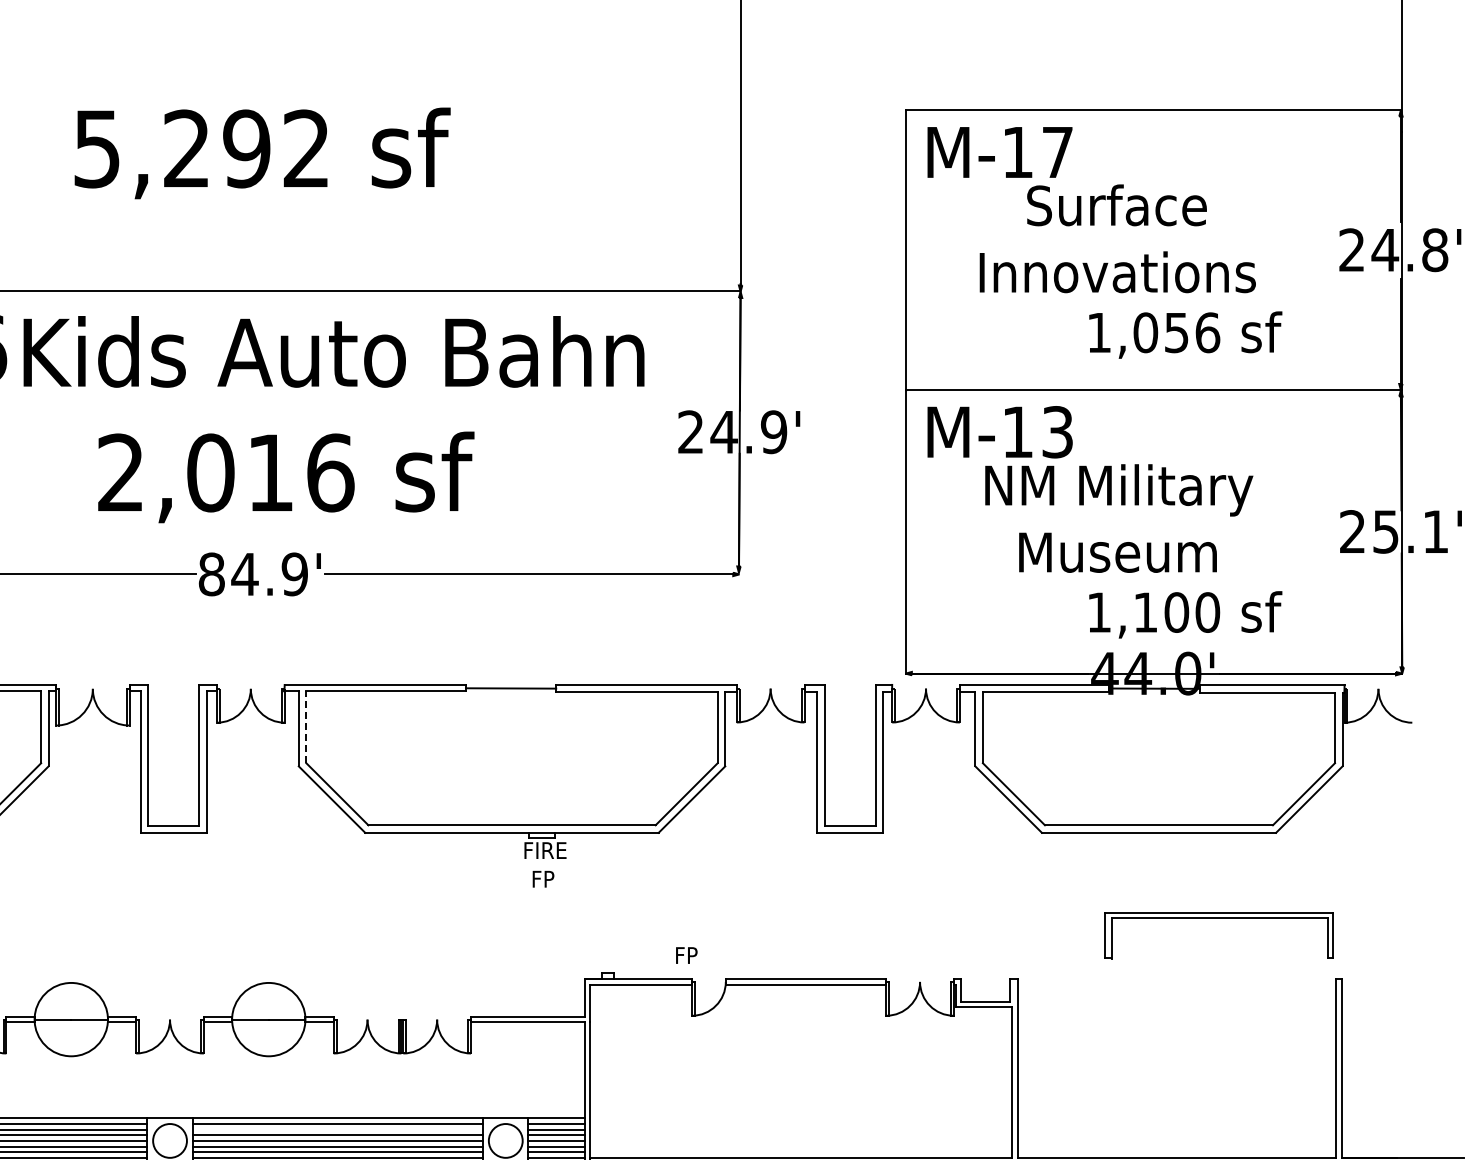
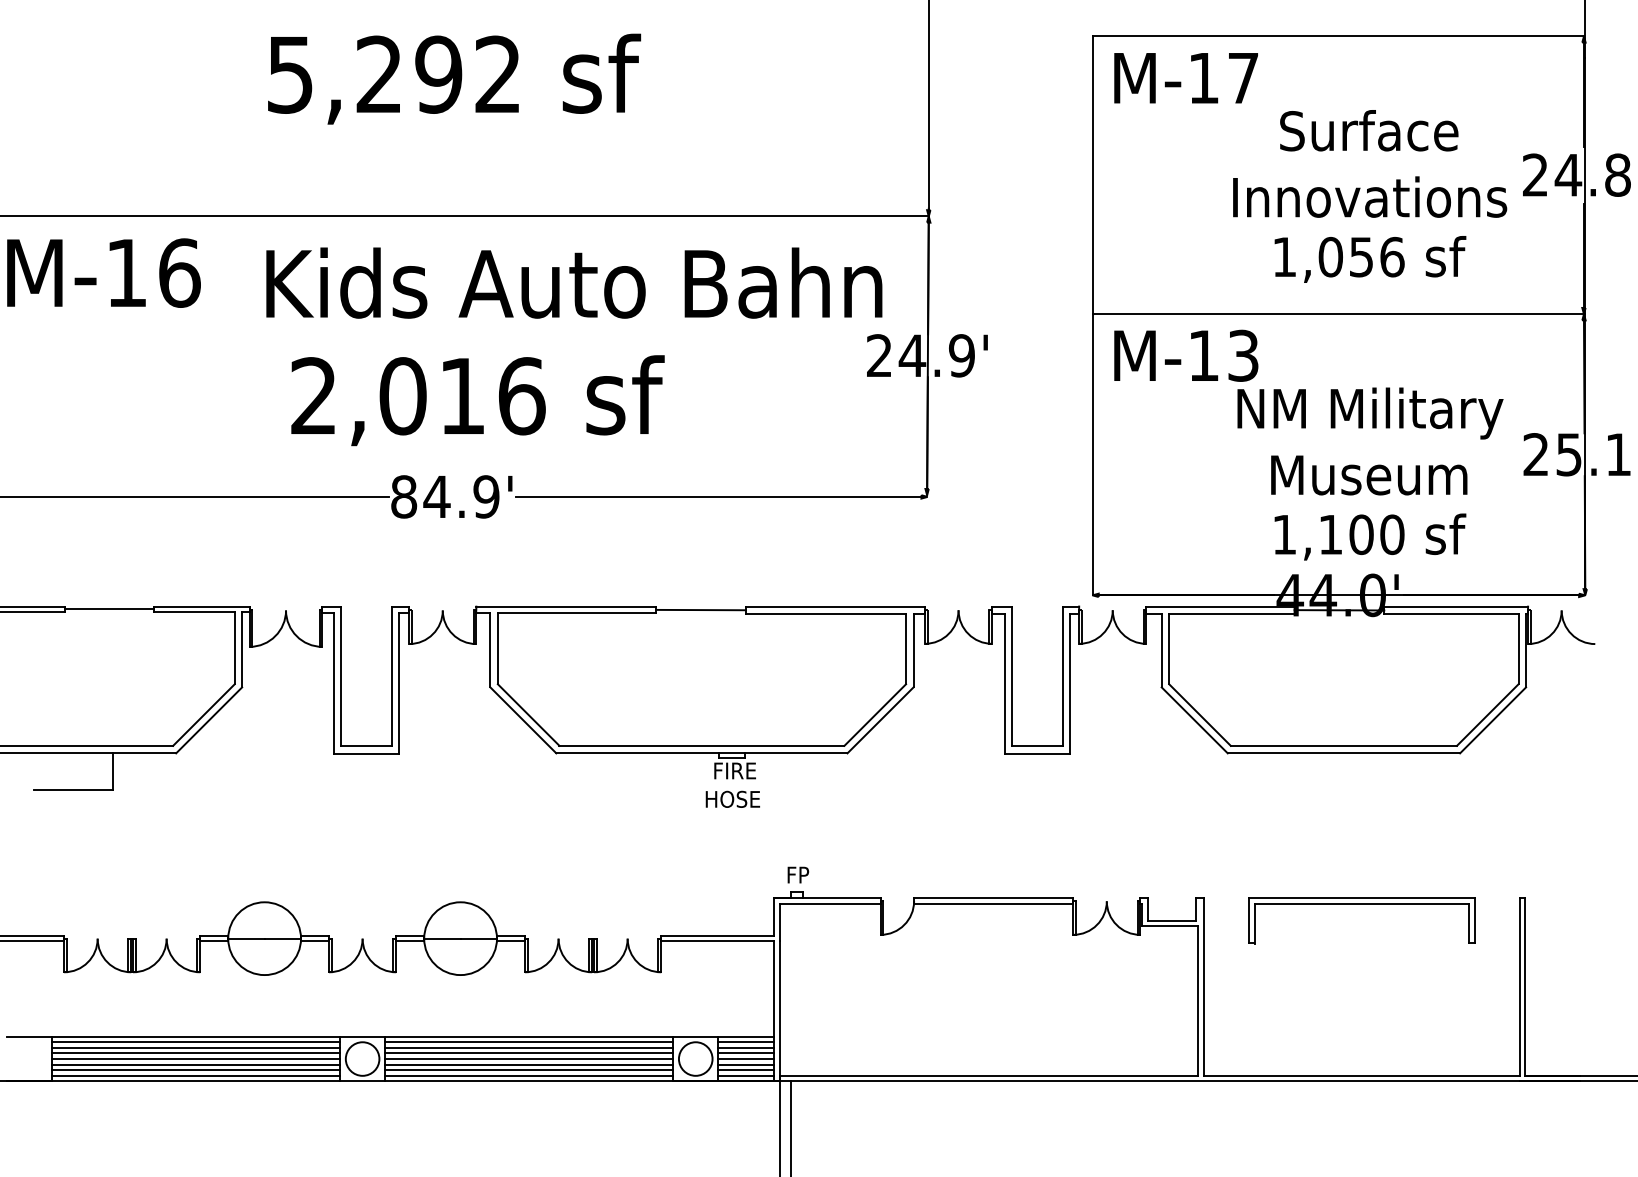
text: (1118, 238) -> (1370, 163), moved
text: (334, 351) -> (574, 282), moved
text: (1119, 518) -> (1370, 441), moved
line: (305, 727) -> (497, 648), dashed -> solid
text: (542, 878) -> (732, 798), FP -> HOSE
part: (1219, 918) -> (1361, 904), moved
text: (686, 954) -> (798, 874), moved
line: (338, 1129) -> (529, 1047), added

